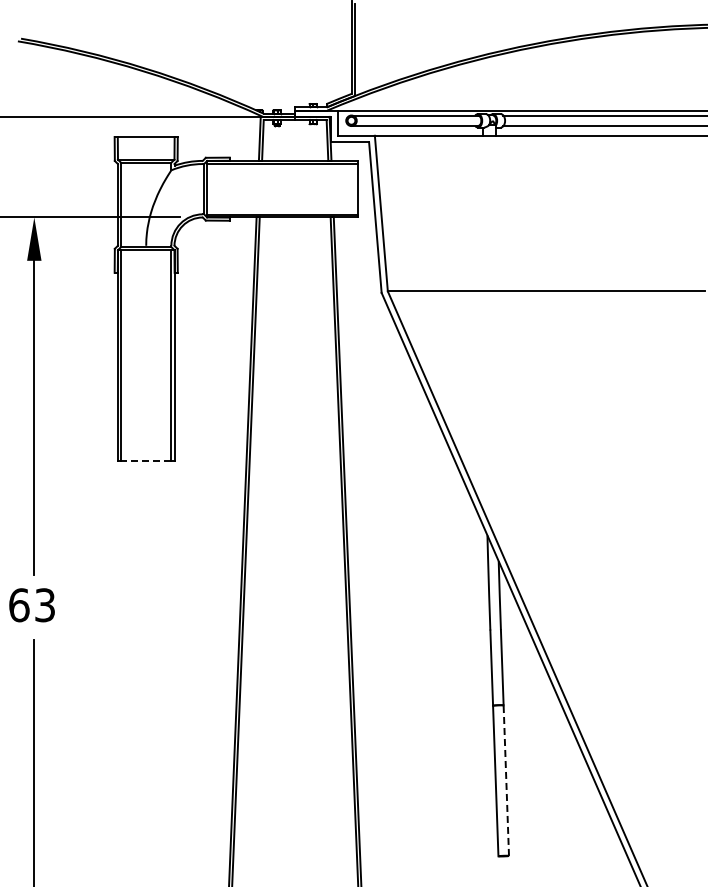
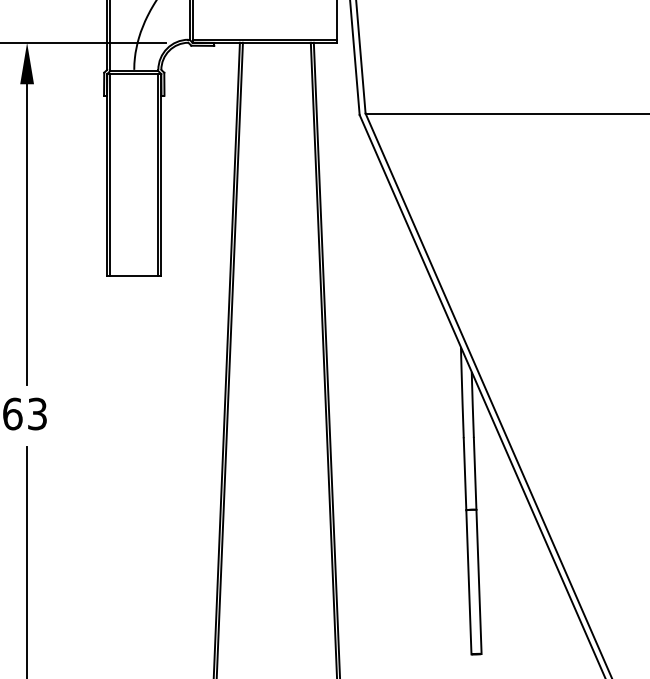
line: (145, 460) -> (133, 275), dashed -> solid
line: (506, 780) -> (479, 581), dashed -> solid

